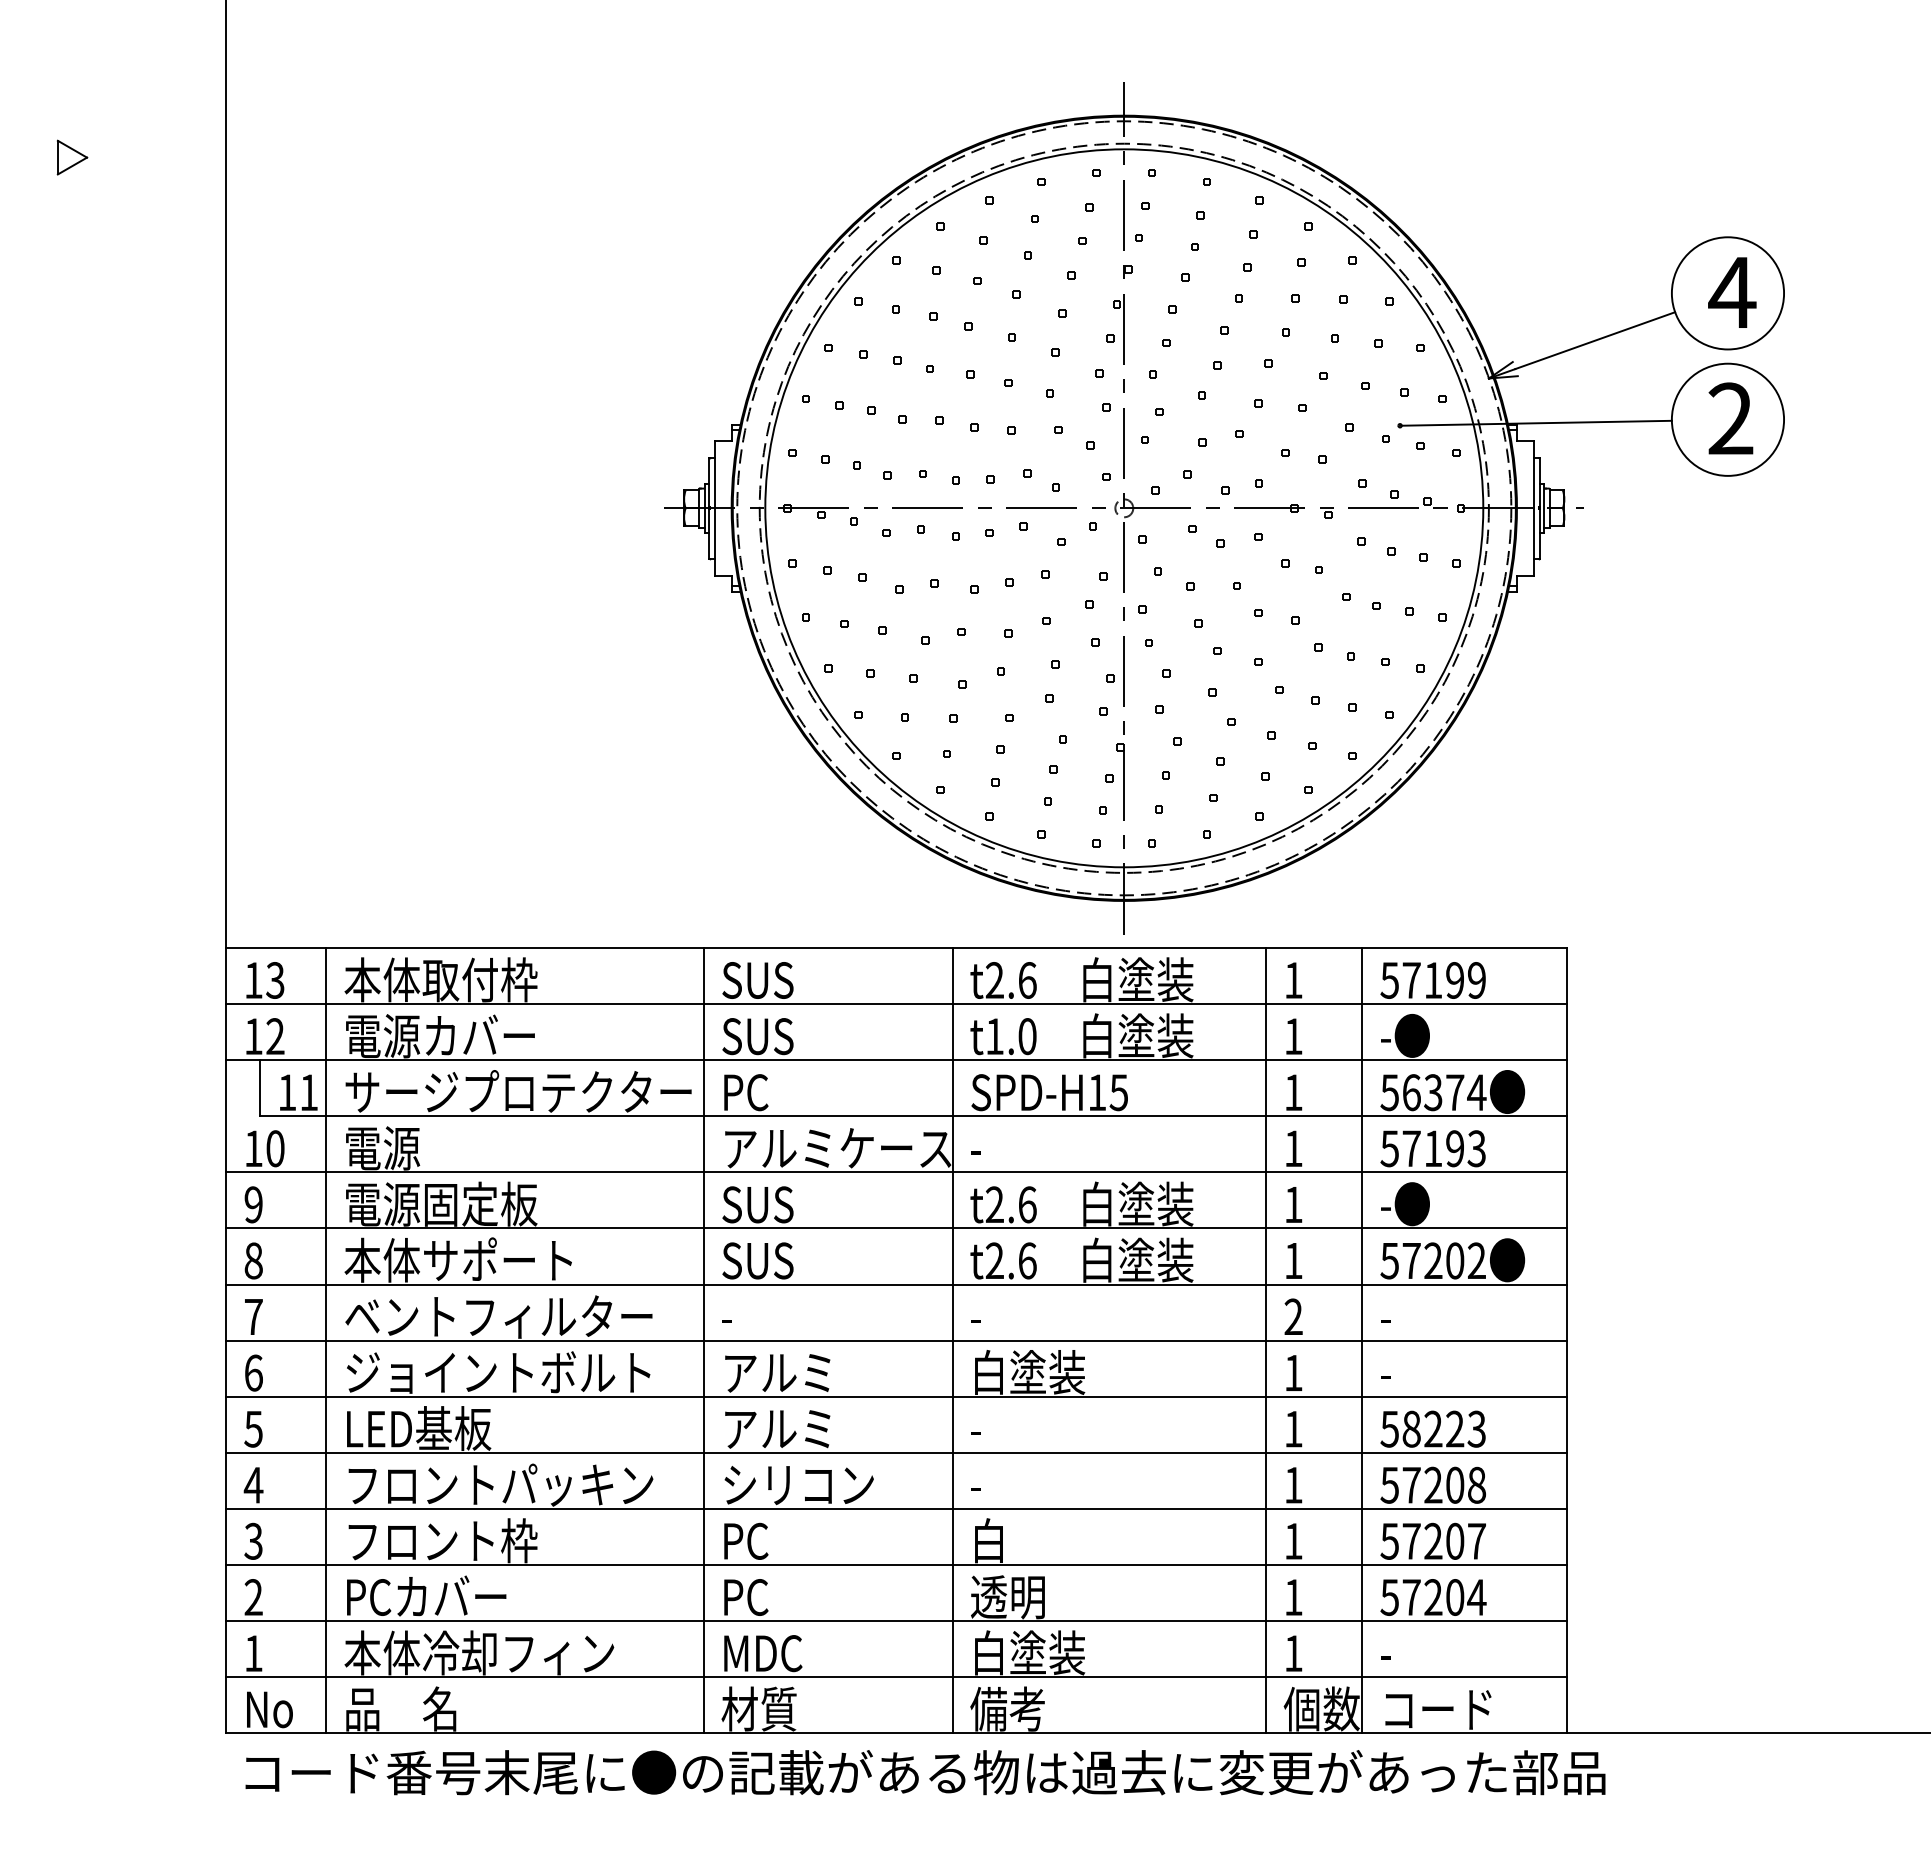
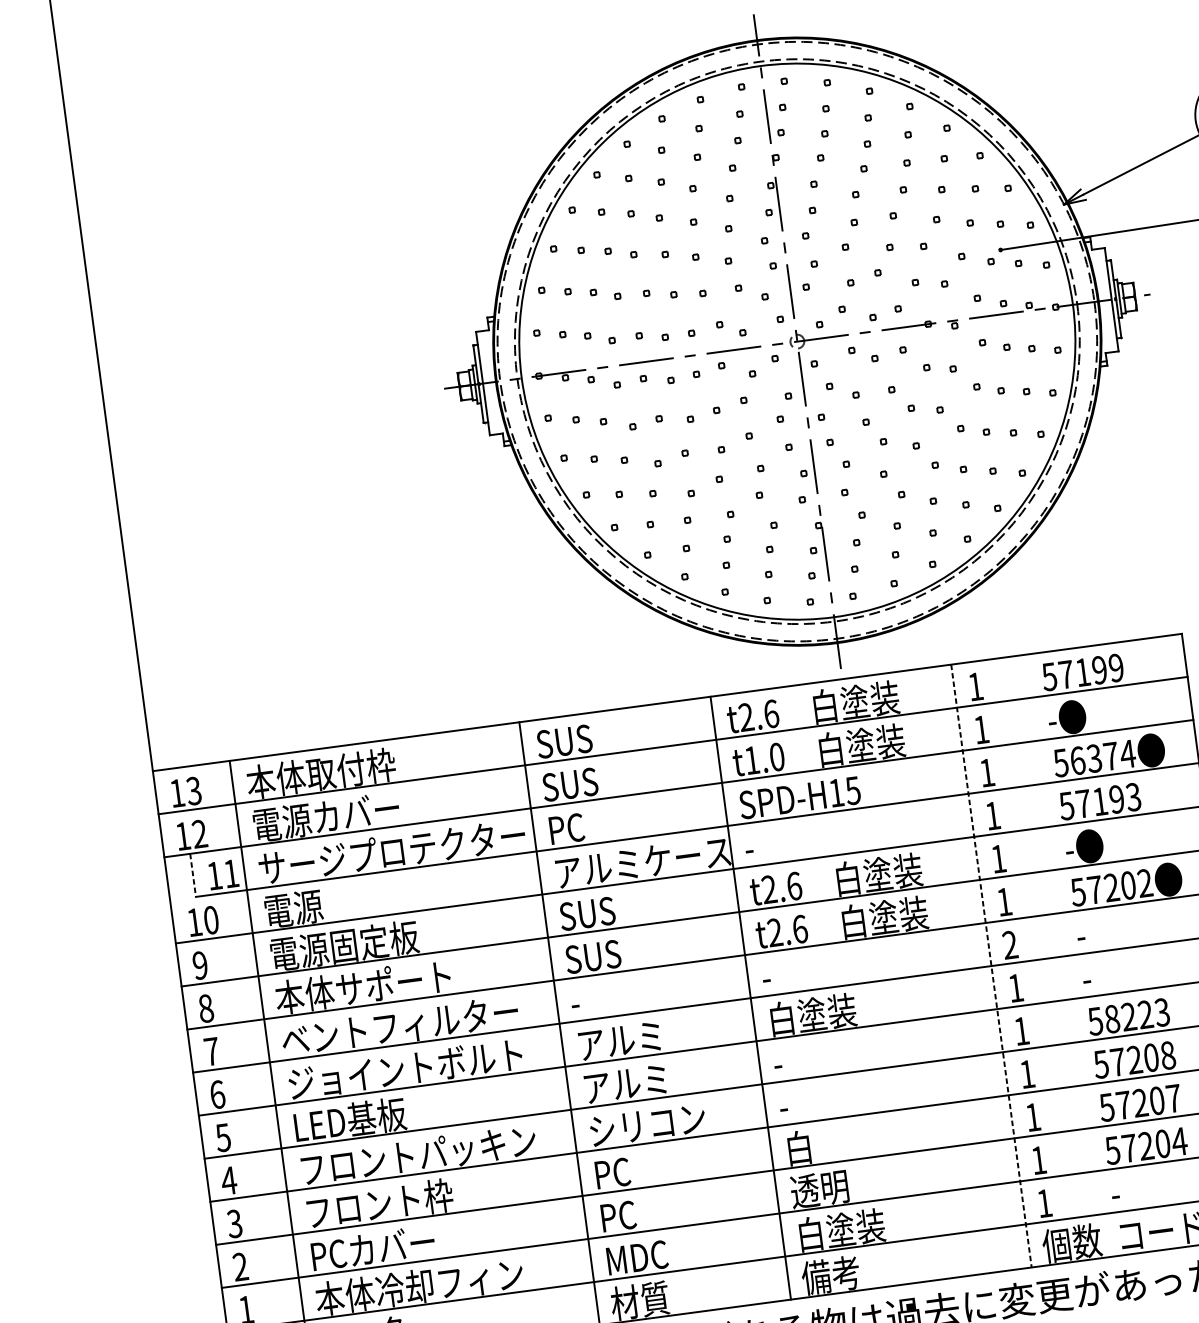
line: (259, 1088) -> (192, 875), solid -> dashed
line: (1266, 1340) -> (991, 965), solid -> dashed
line: (1362, 1340) -> (1065, 956), removed

